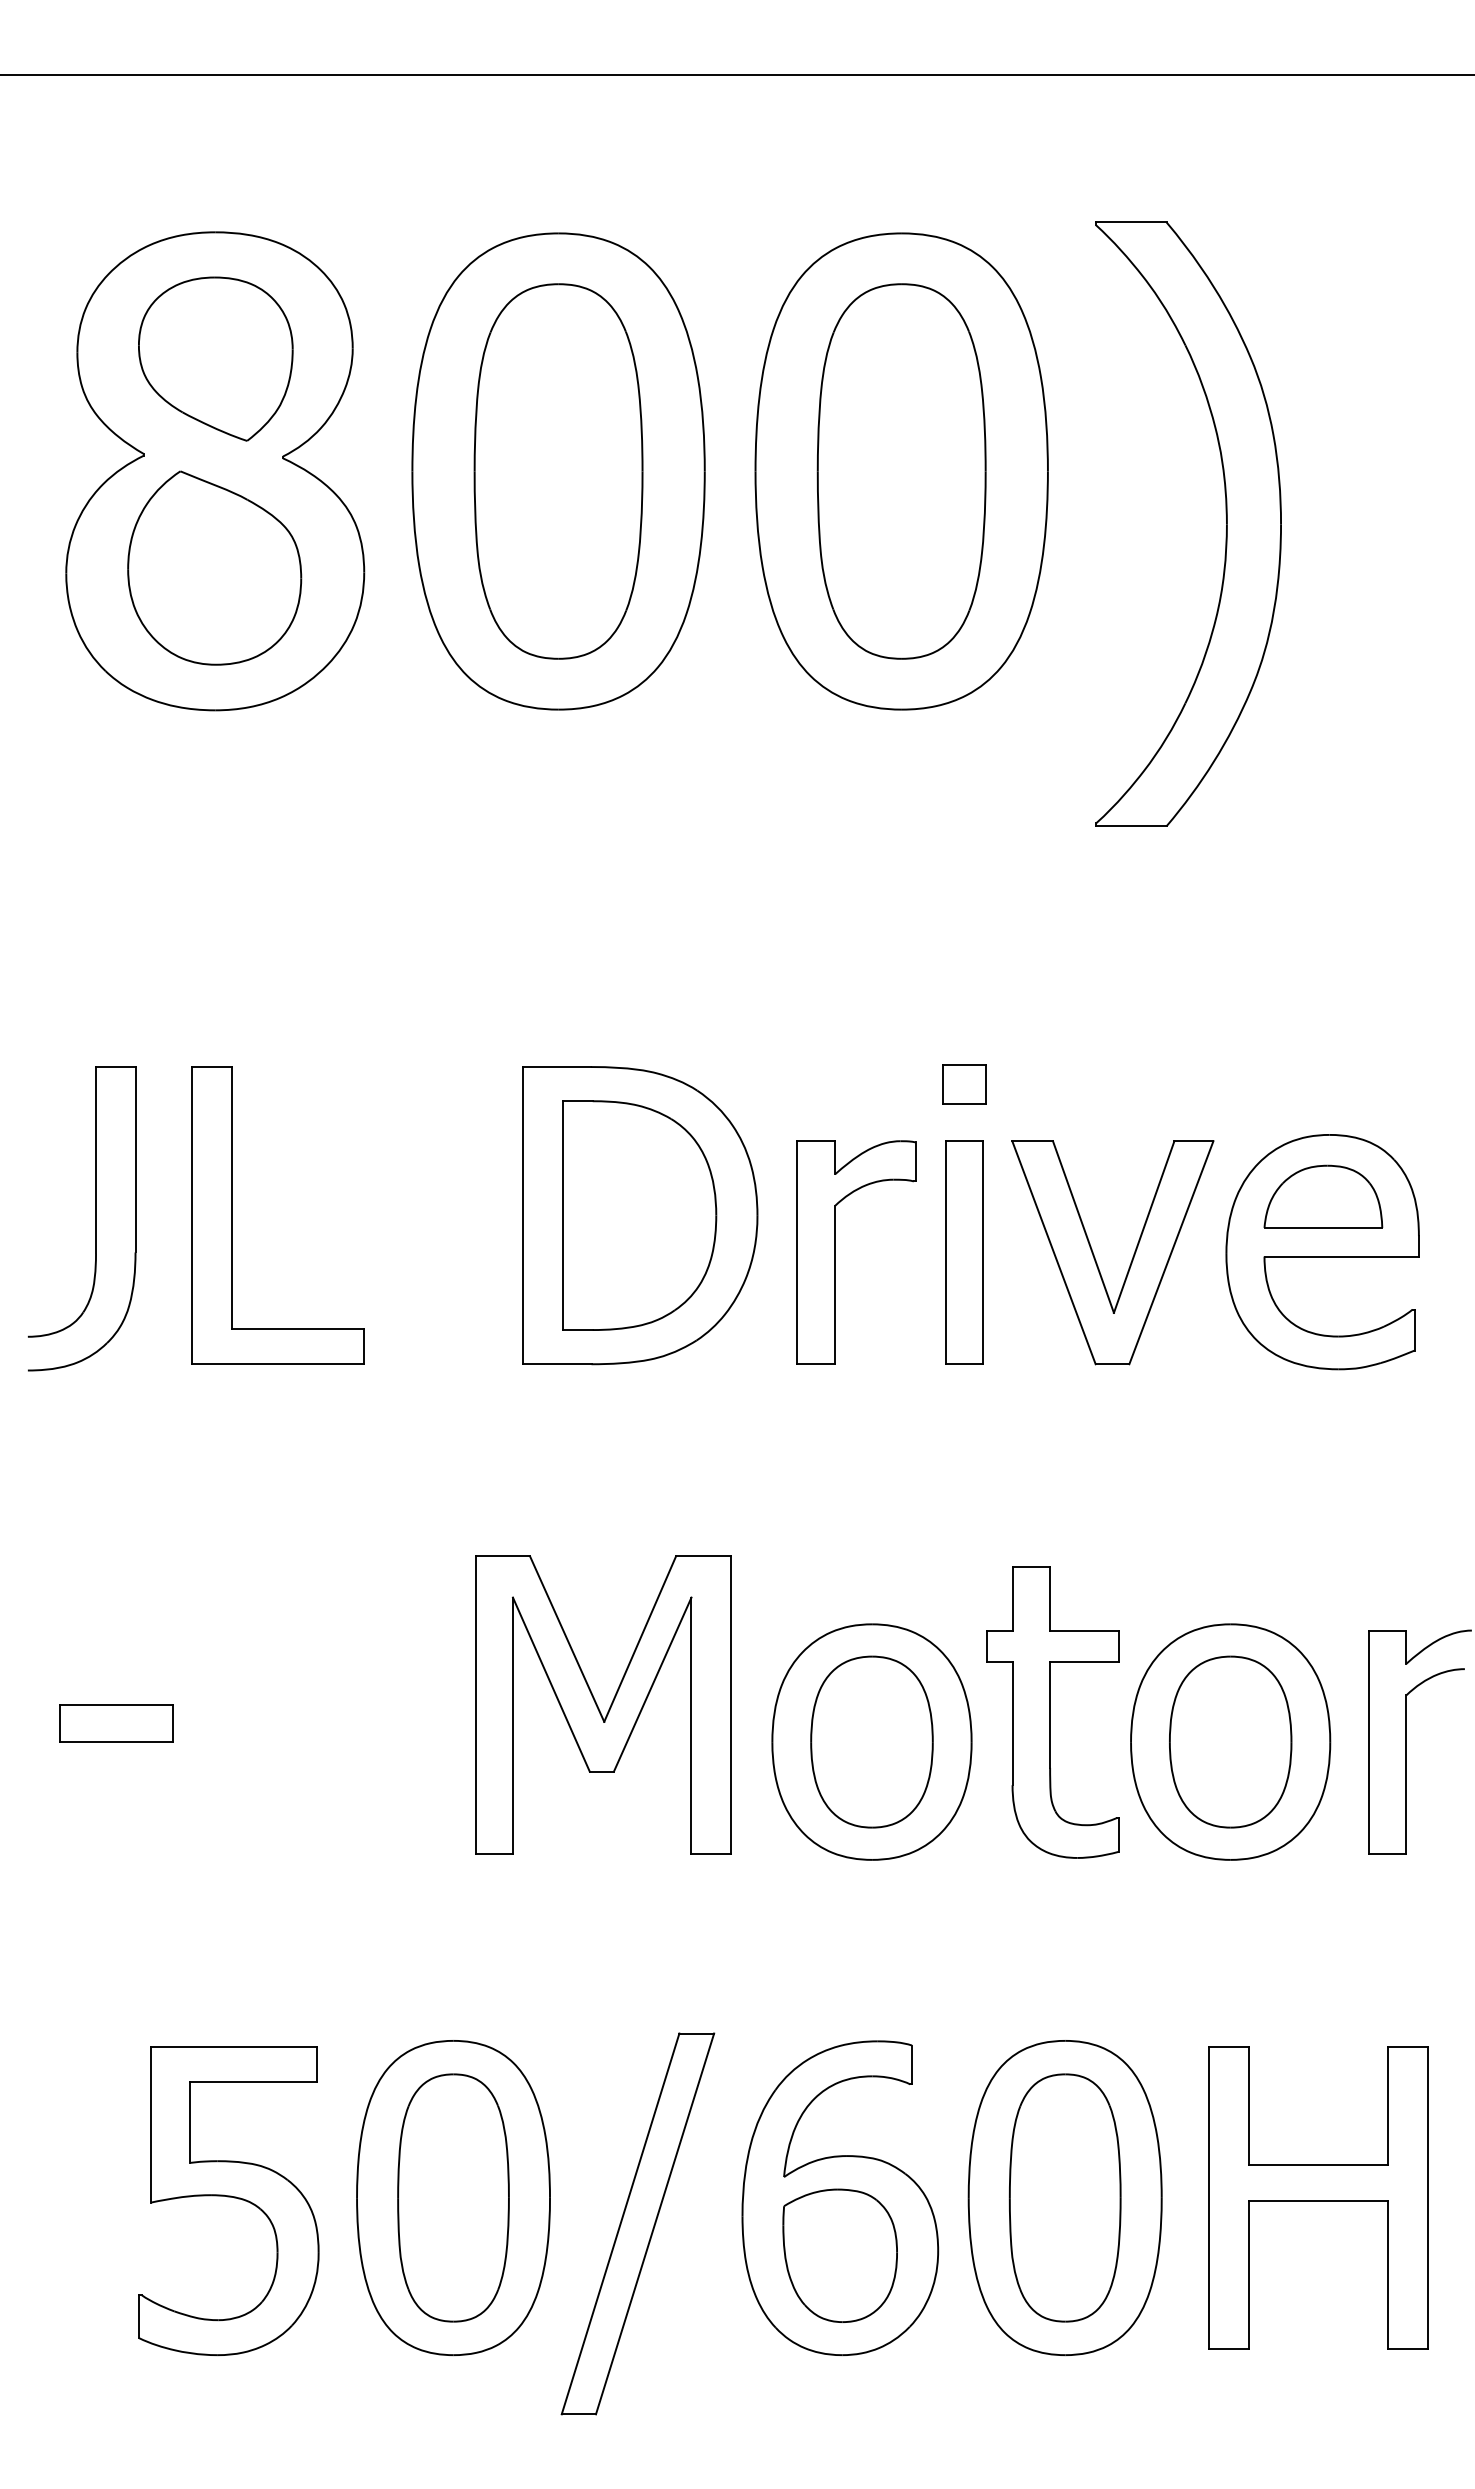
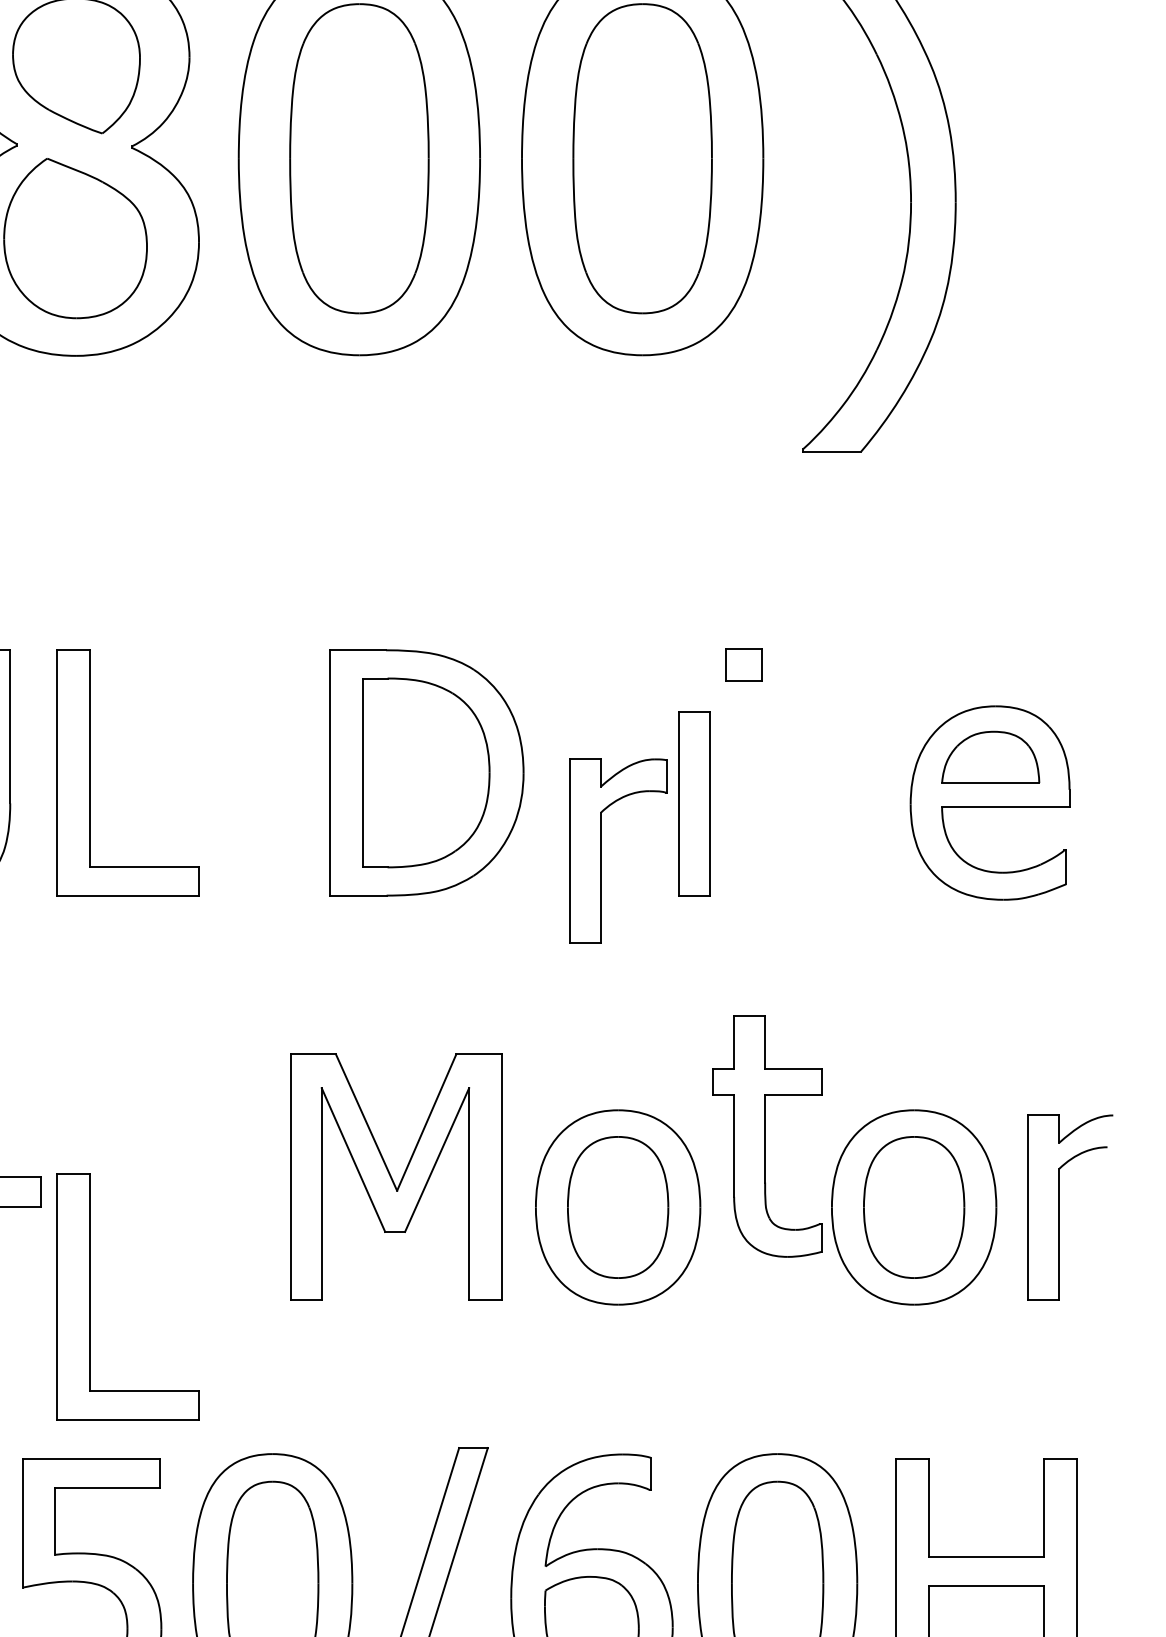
part: (964, 1084) -> (744, 664), moved
part: (835, 1252) -> (601, 851), moved
part: (1095, 1257) -> (802, 807), removed
part: (1052, 1712) -> (767, 1136), moved
part: (232, 1850) -> (90, 1296), added

